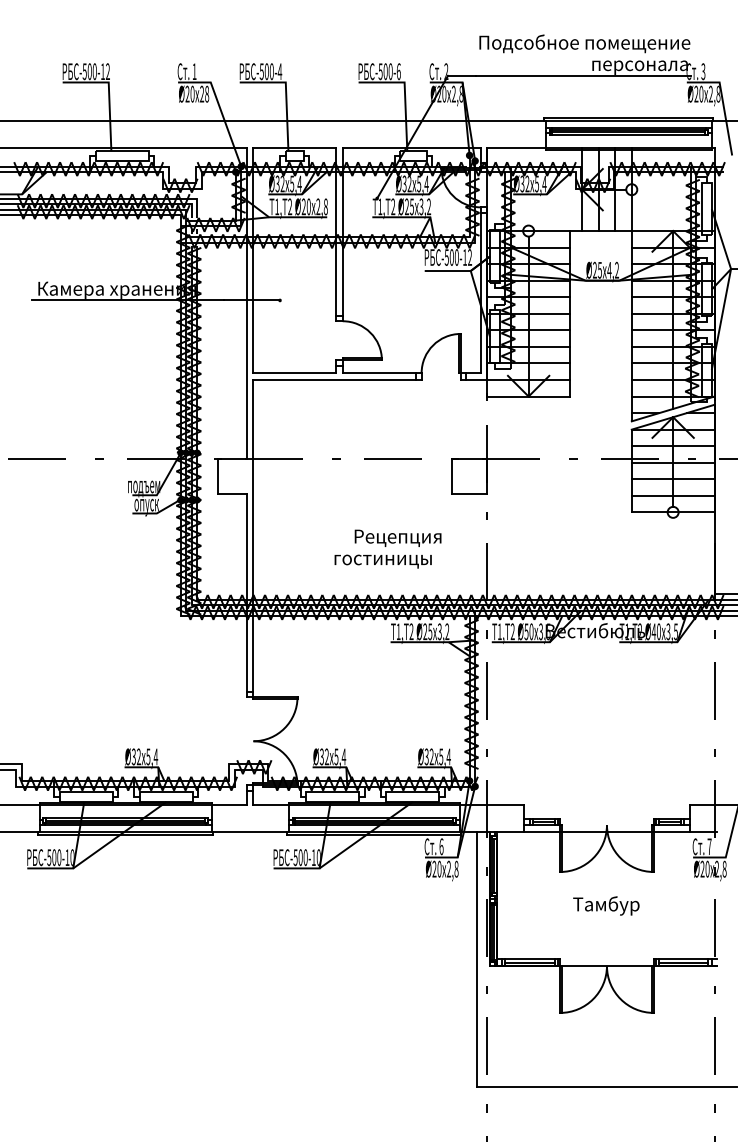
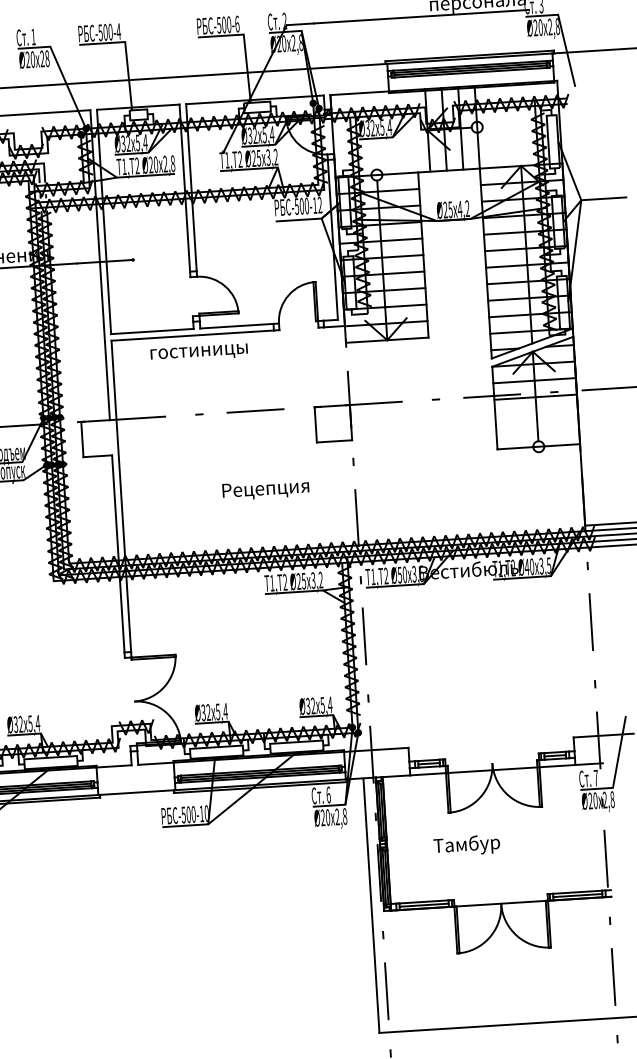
line: (672, 479) -> (536, 413), removed
line: (672, 495) -> (537, 429), removed
text: (382, 561) -> (198, 353), moved
text: (606, 905) -> (467, 845), moved

